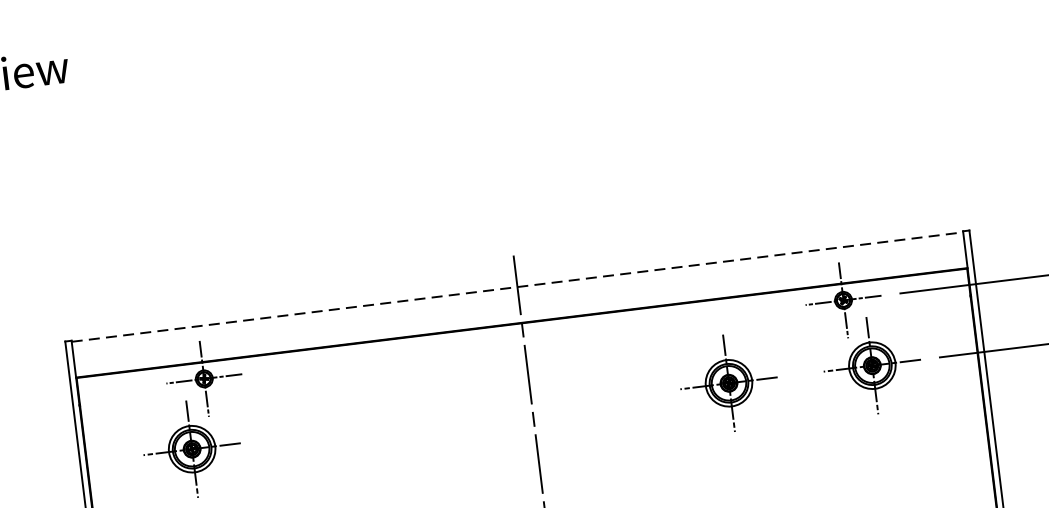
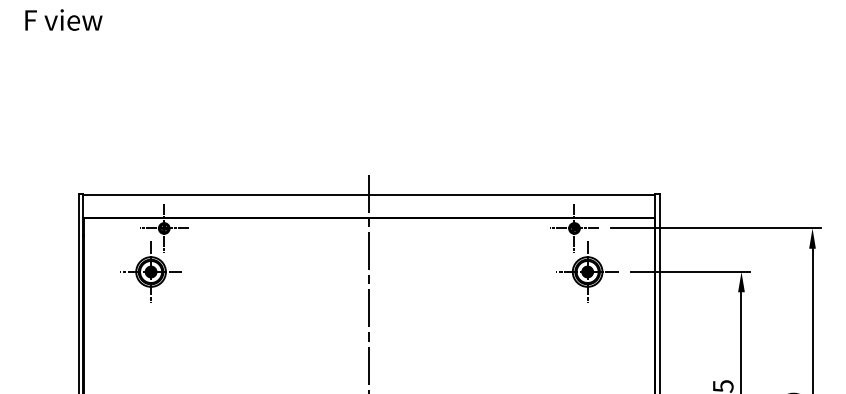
line: (517, 286) -> (369, 194), dashed -> solid
part: (728, 382) -> (495, 271), removed

